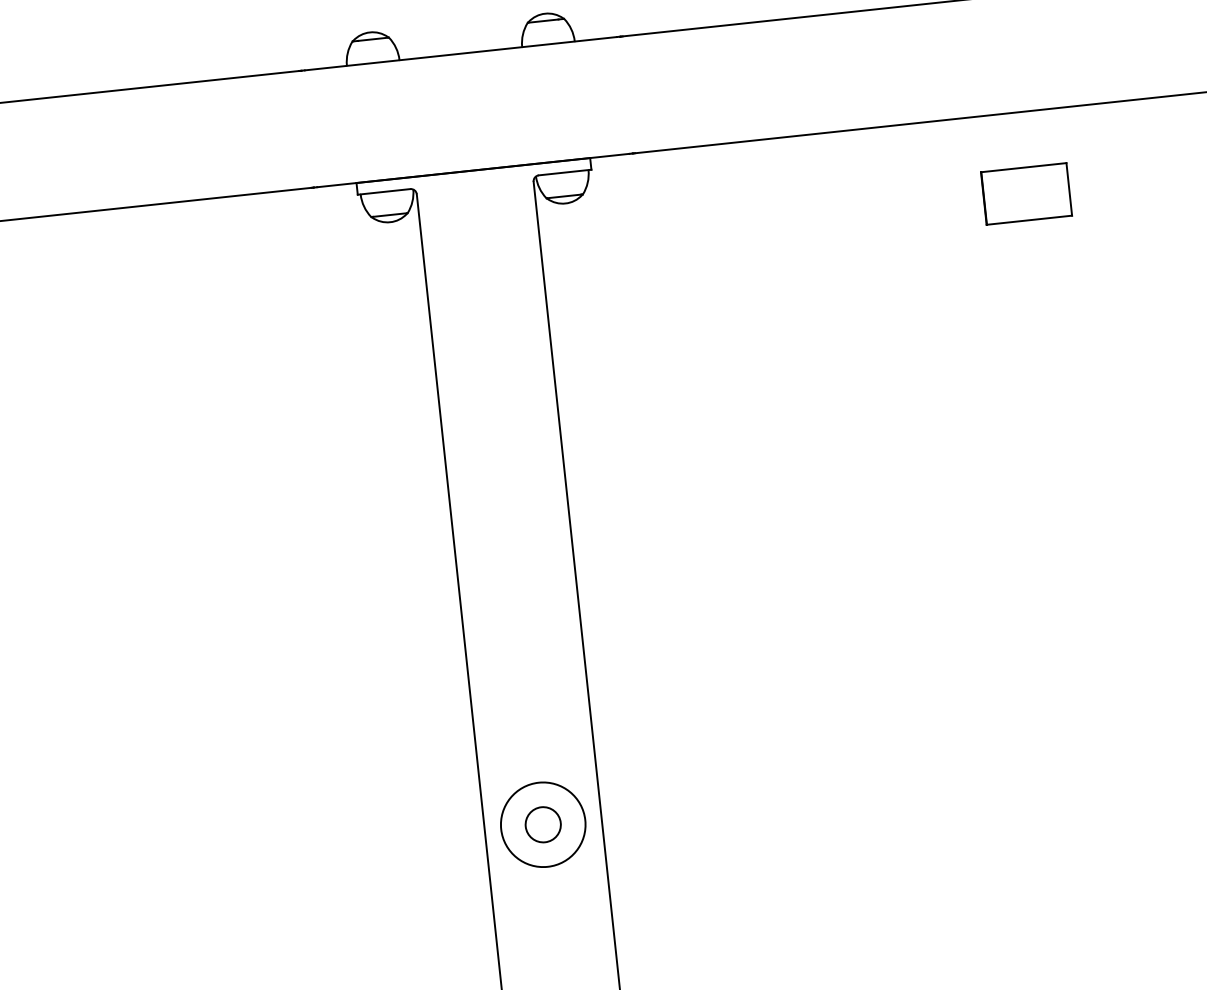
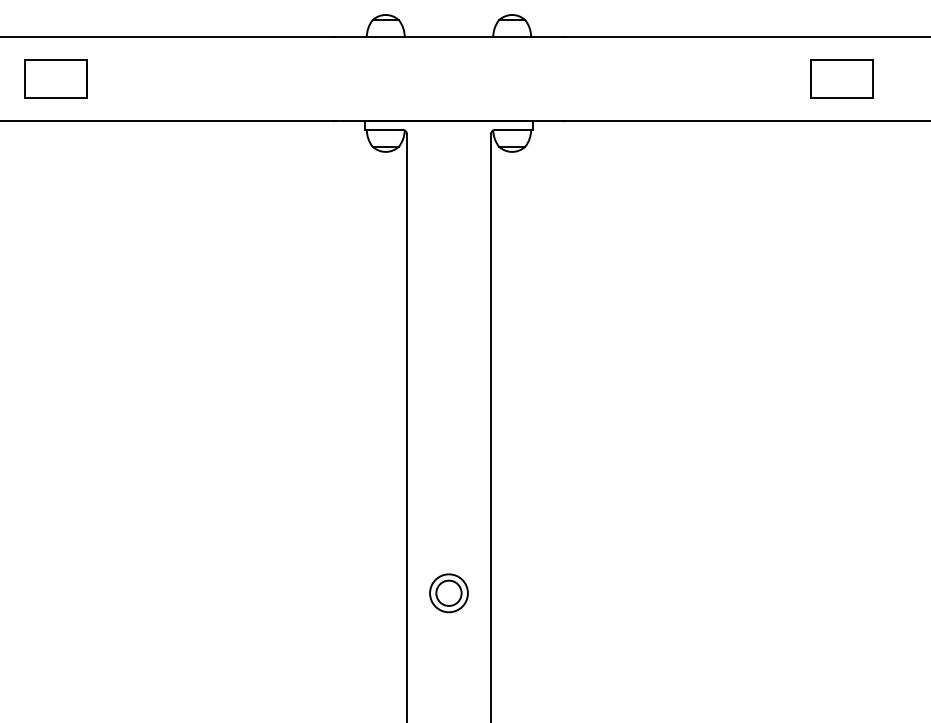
part: (1026, 192) -> (841, 78), moved
circle: (542, 825) -> (448, 593), size x0.62

